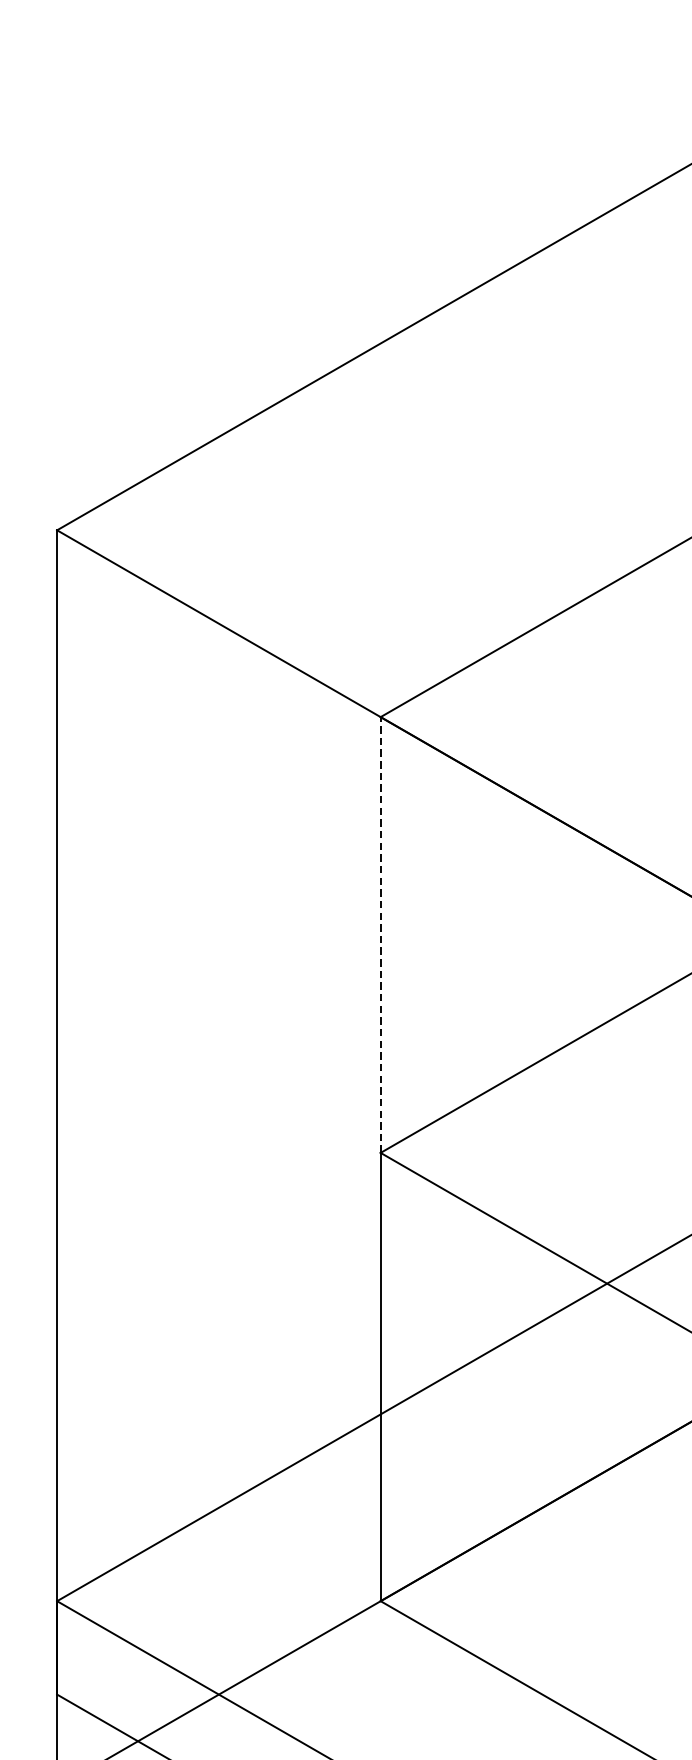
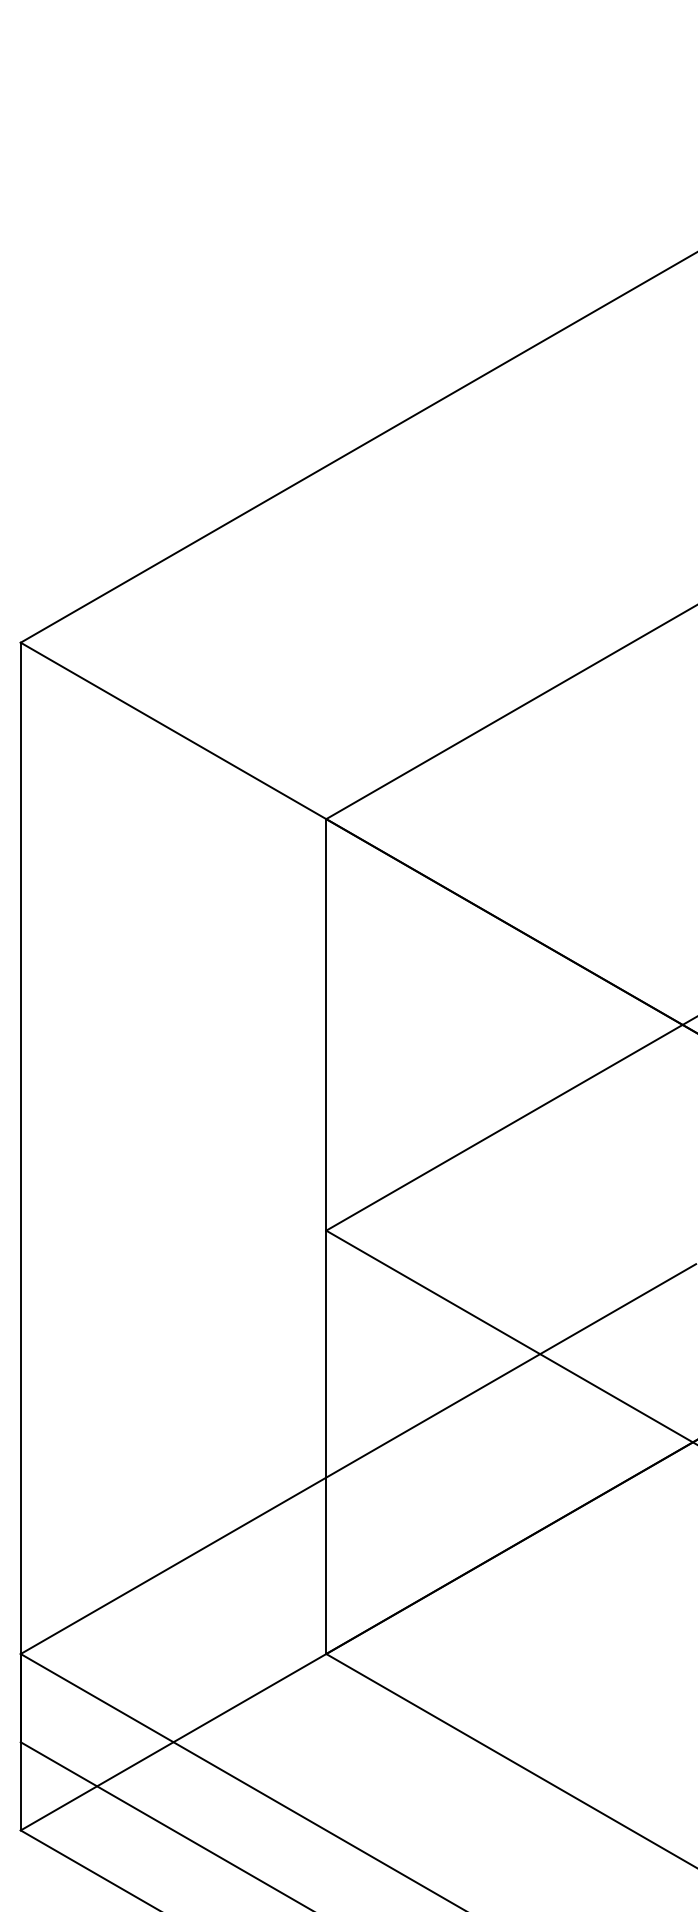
line: (380, 934) -> (326, 1024), dashed -> solid

